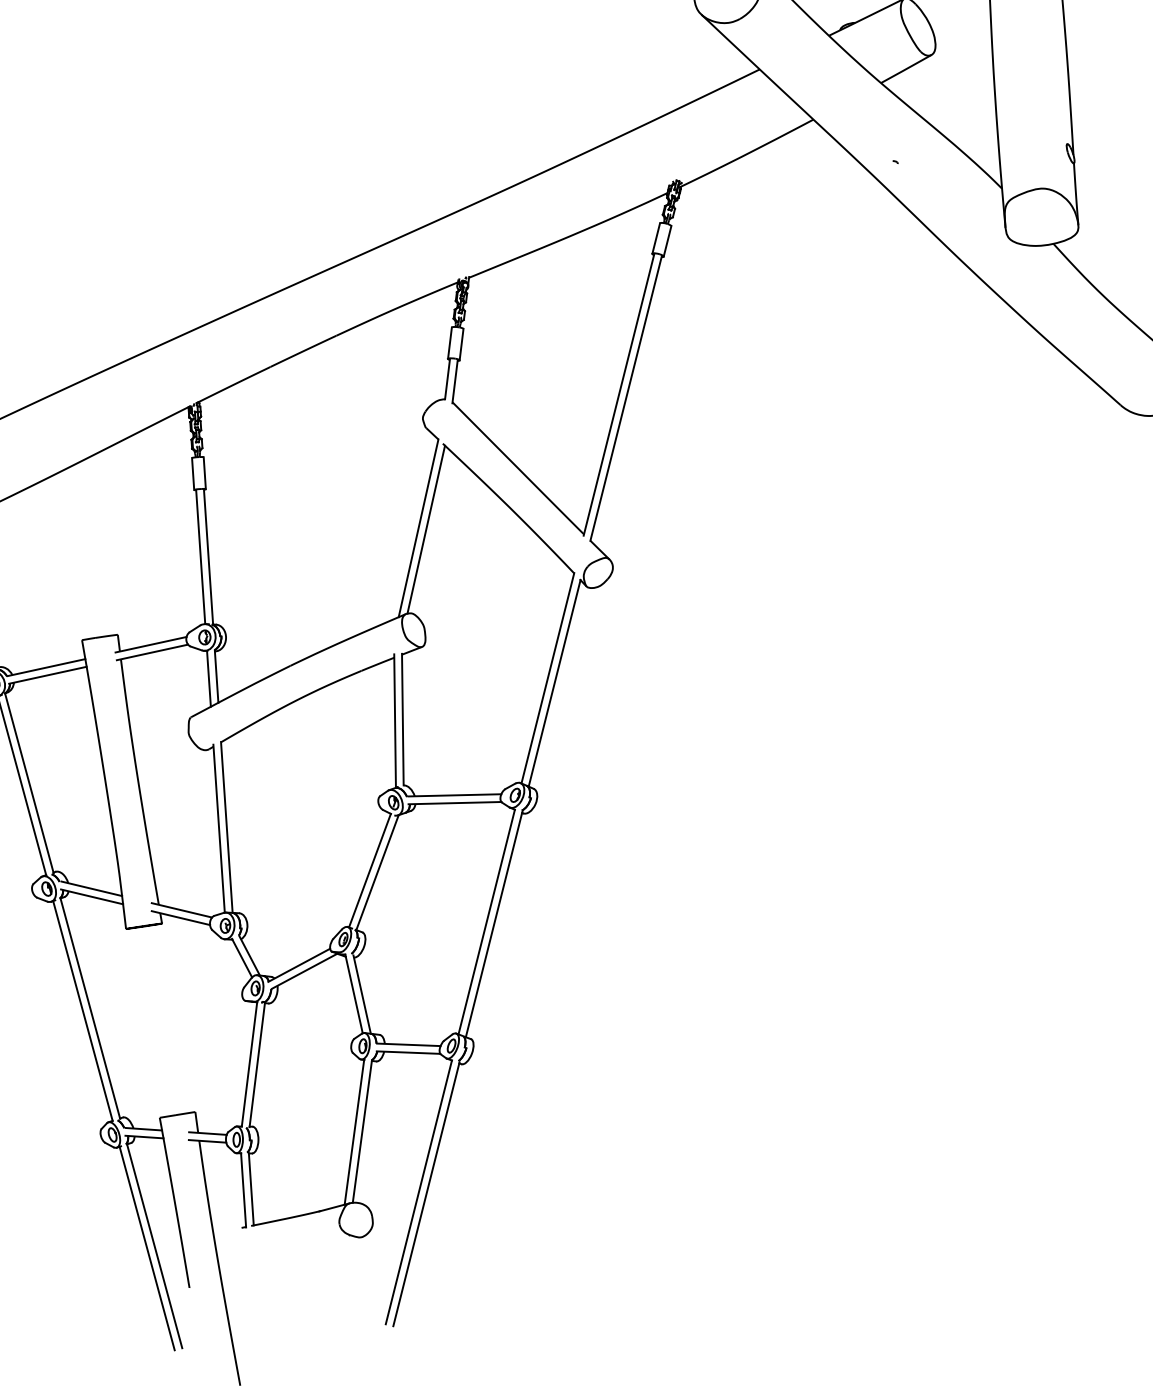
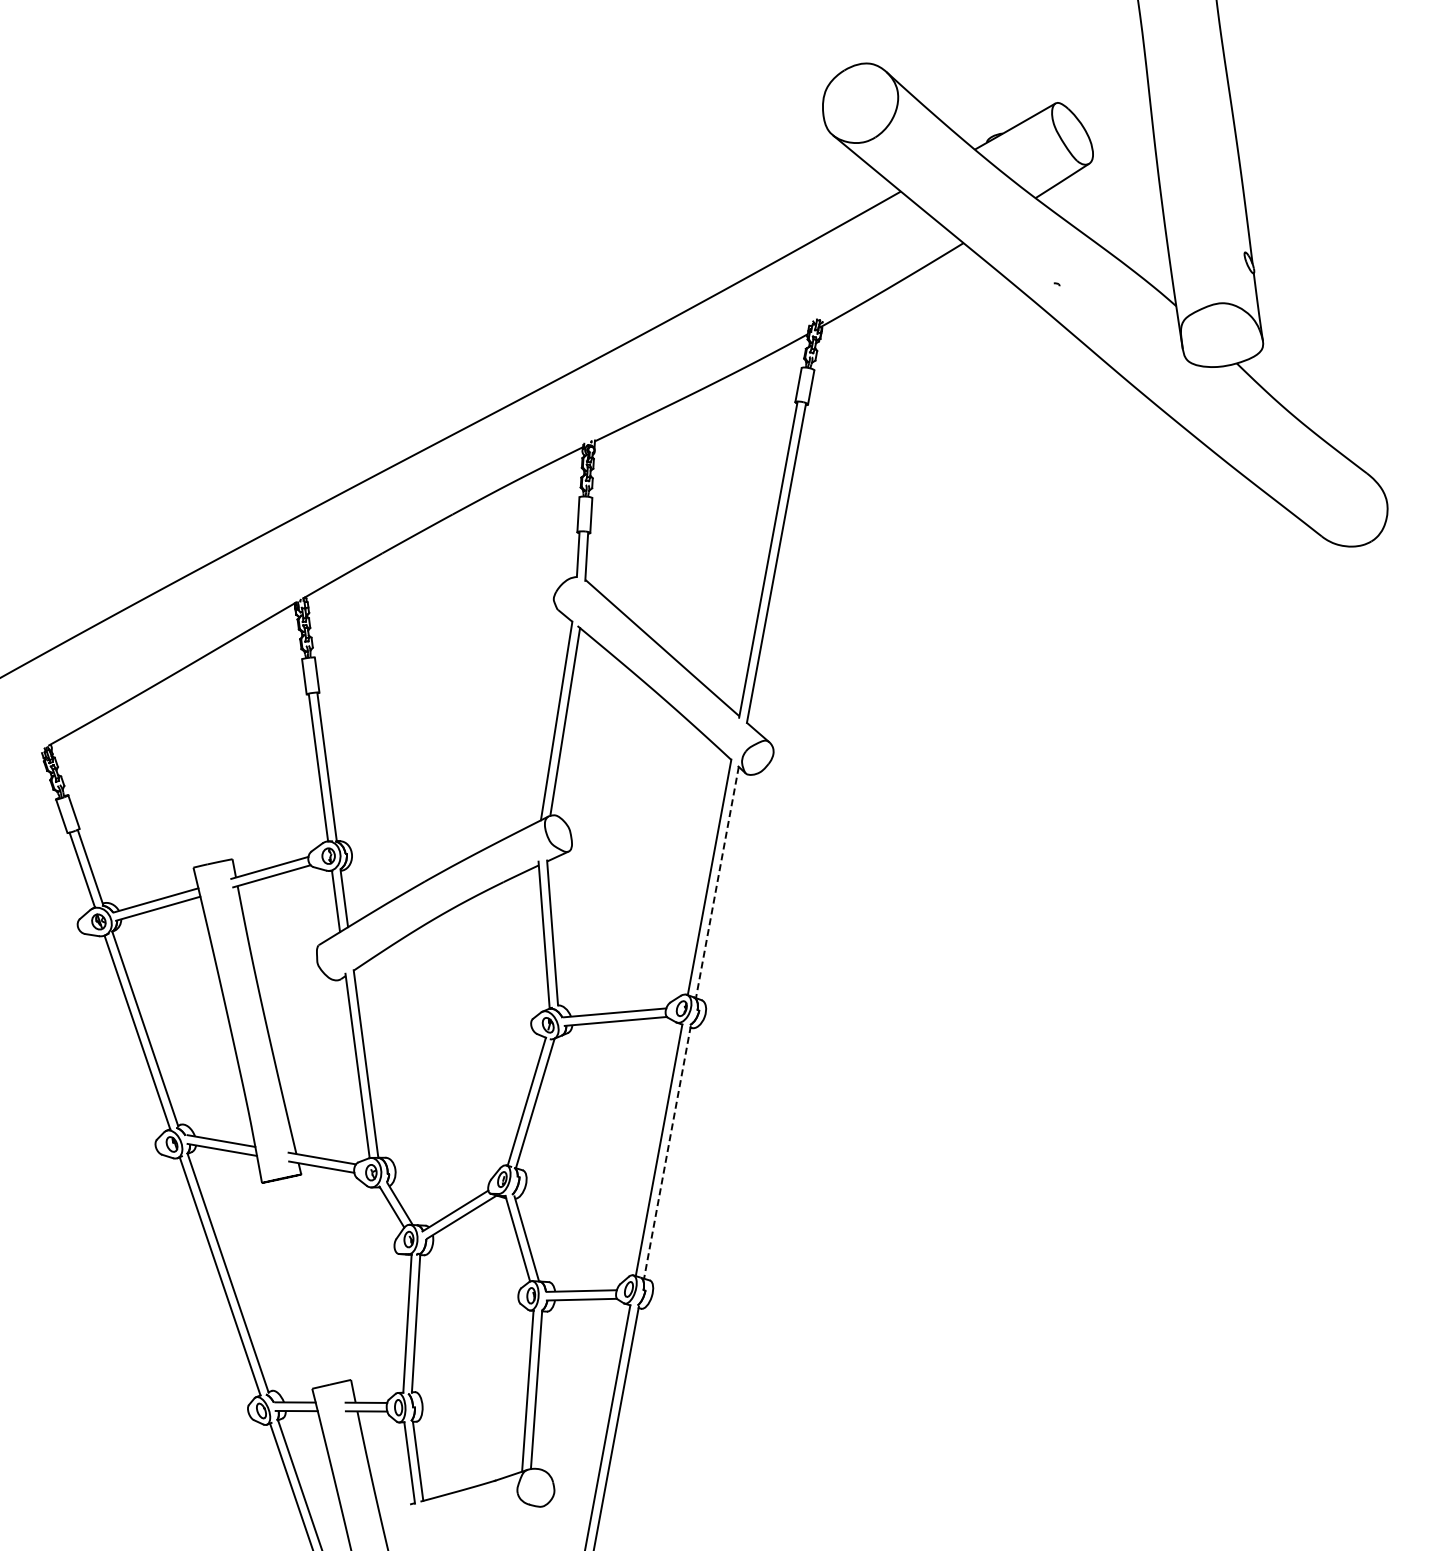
line: (554, 683) -> (717, 882), solid -> dashed
line: (494, 924) -> (667, 1152), solid -> dashed

